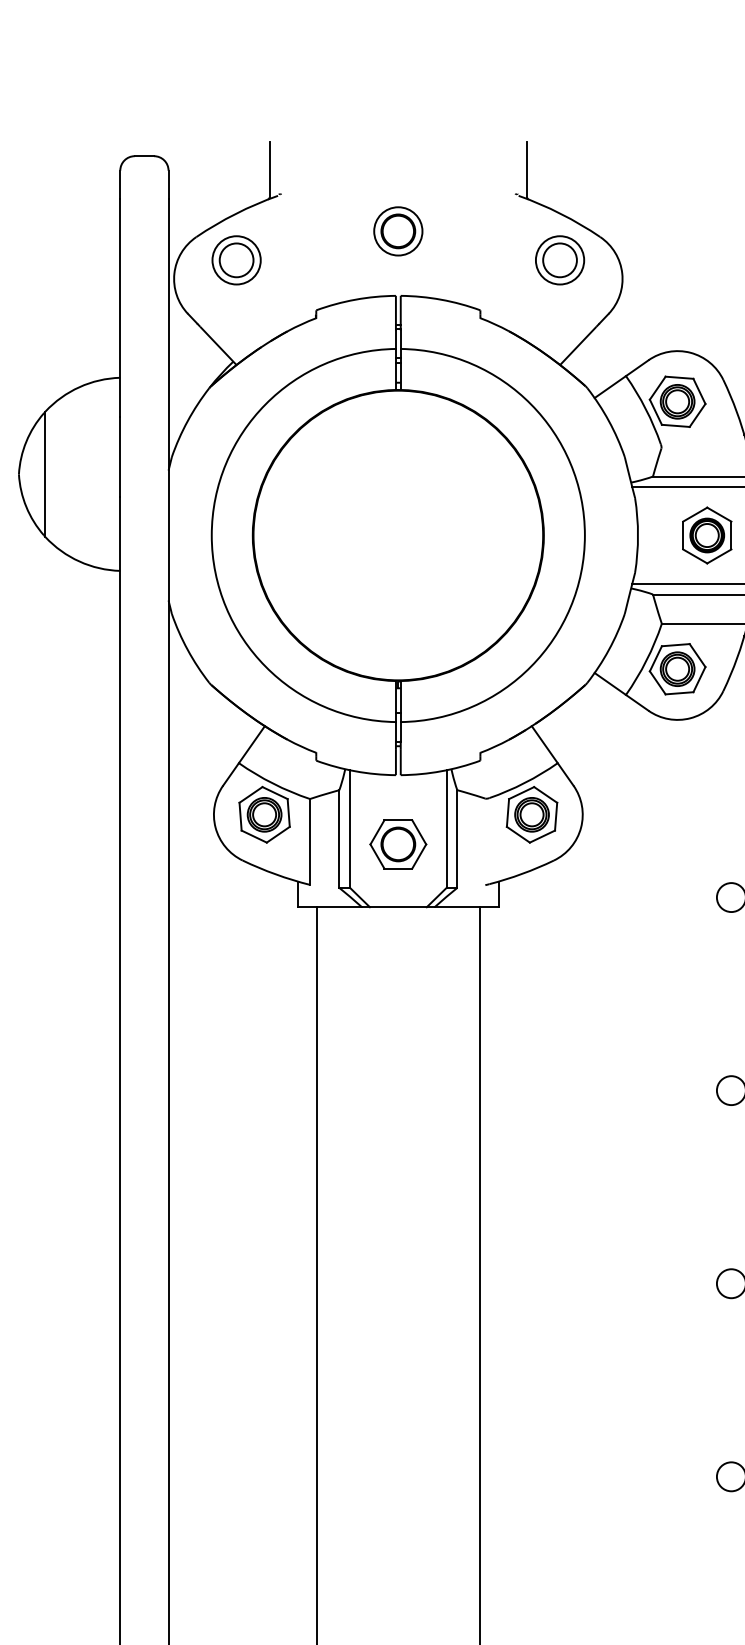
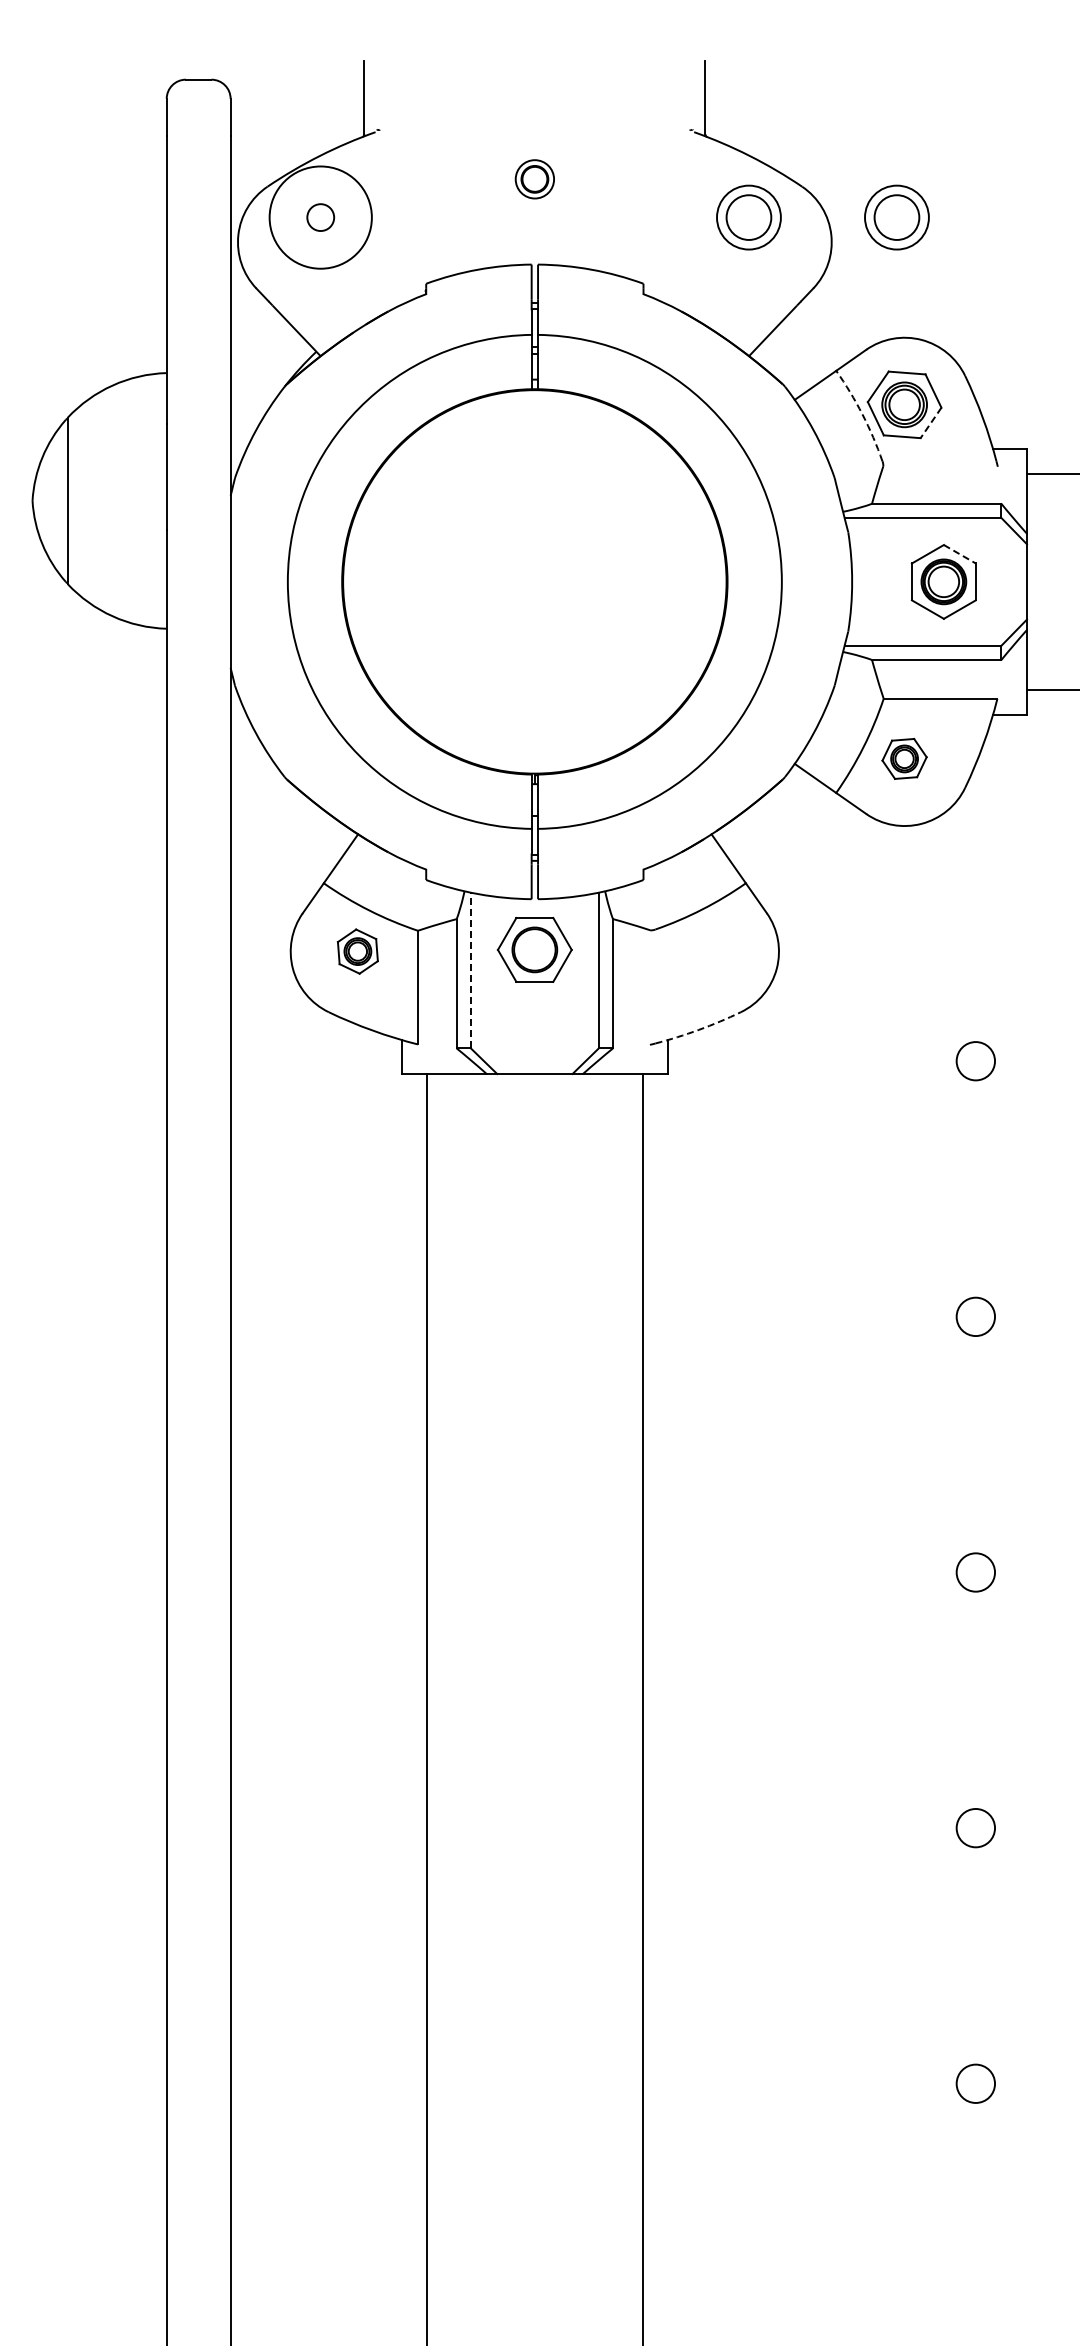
part: (398, 231) -> (534, 179), size x0.6
circle: (236, 260) -> (320, 217), size x0.6
circle: (236, 260) -> (320, 217), size x1.6
part: (671, 260) -> (896, 217), added
arc: (645, 409) -> (862, 414), solid -> dashed
line: (697, 415) -> (930, 423), solid -> dashed
line: (719, 514) -> (960, 554), solid -> dashed
part: (677, 668) -> (904, 758), size x0.6
part: (264, 814) -> (357, 951), size x0.6
part: (531, 814) -> (711, 951), removed
line: (349, 829) -> (470, 970), solid -> dashed
part: (398, 844) -> (534, 949), moved
arc: (521, 873) -> (698, 1029), solid -> dashed

